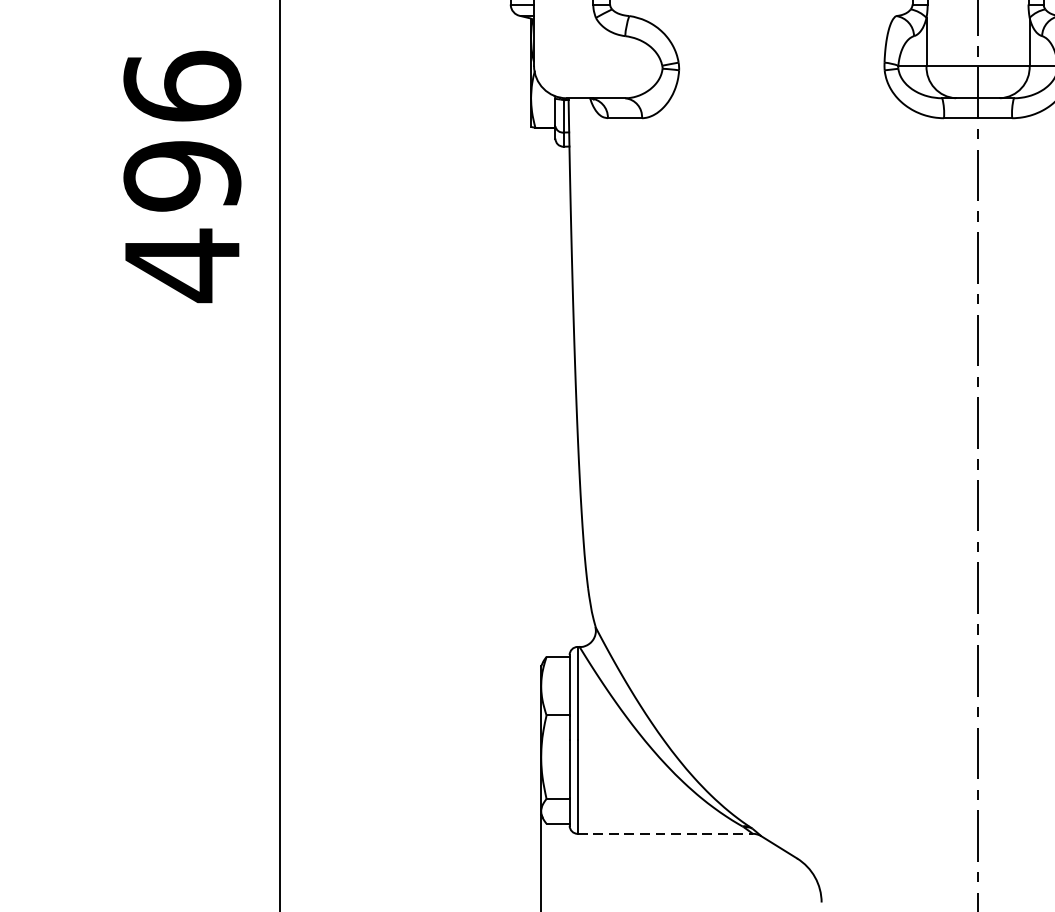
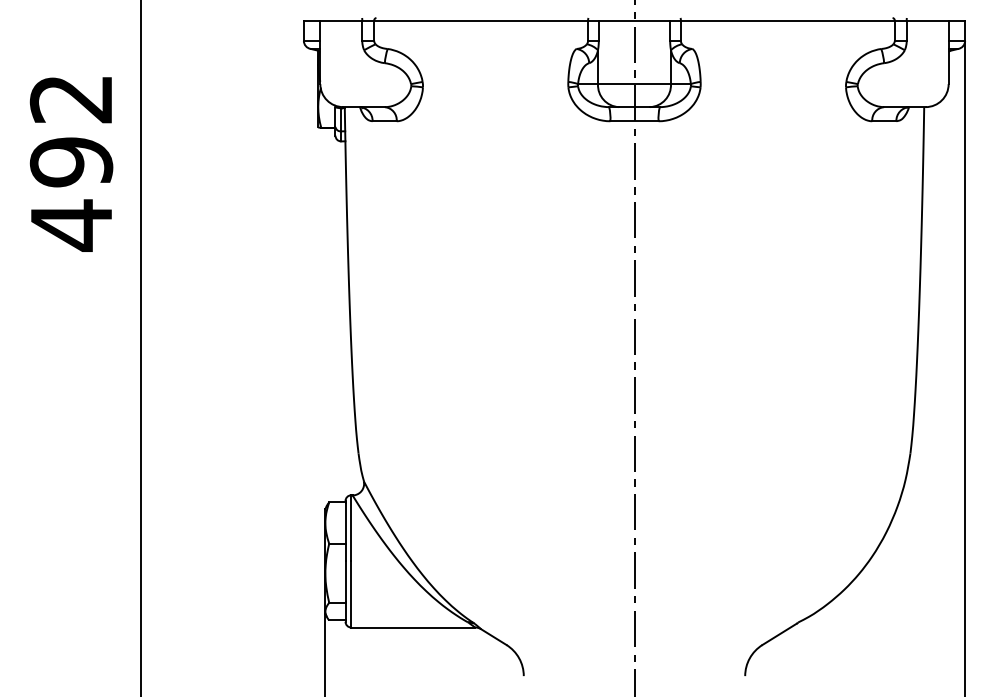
text: (182, 86) -> (71, 98), 496 -> 492
line: (665, 833) -> (413, 627), dashed -> solid

